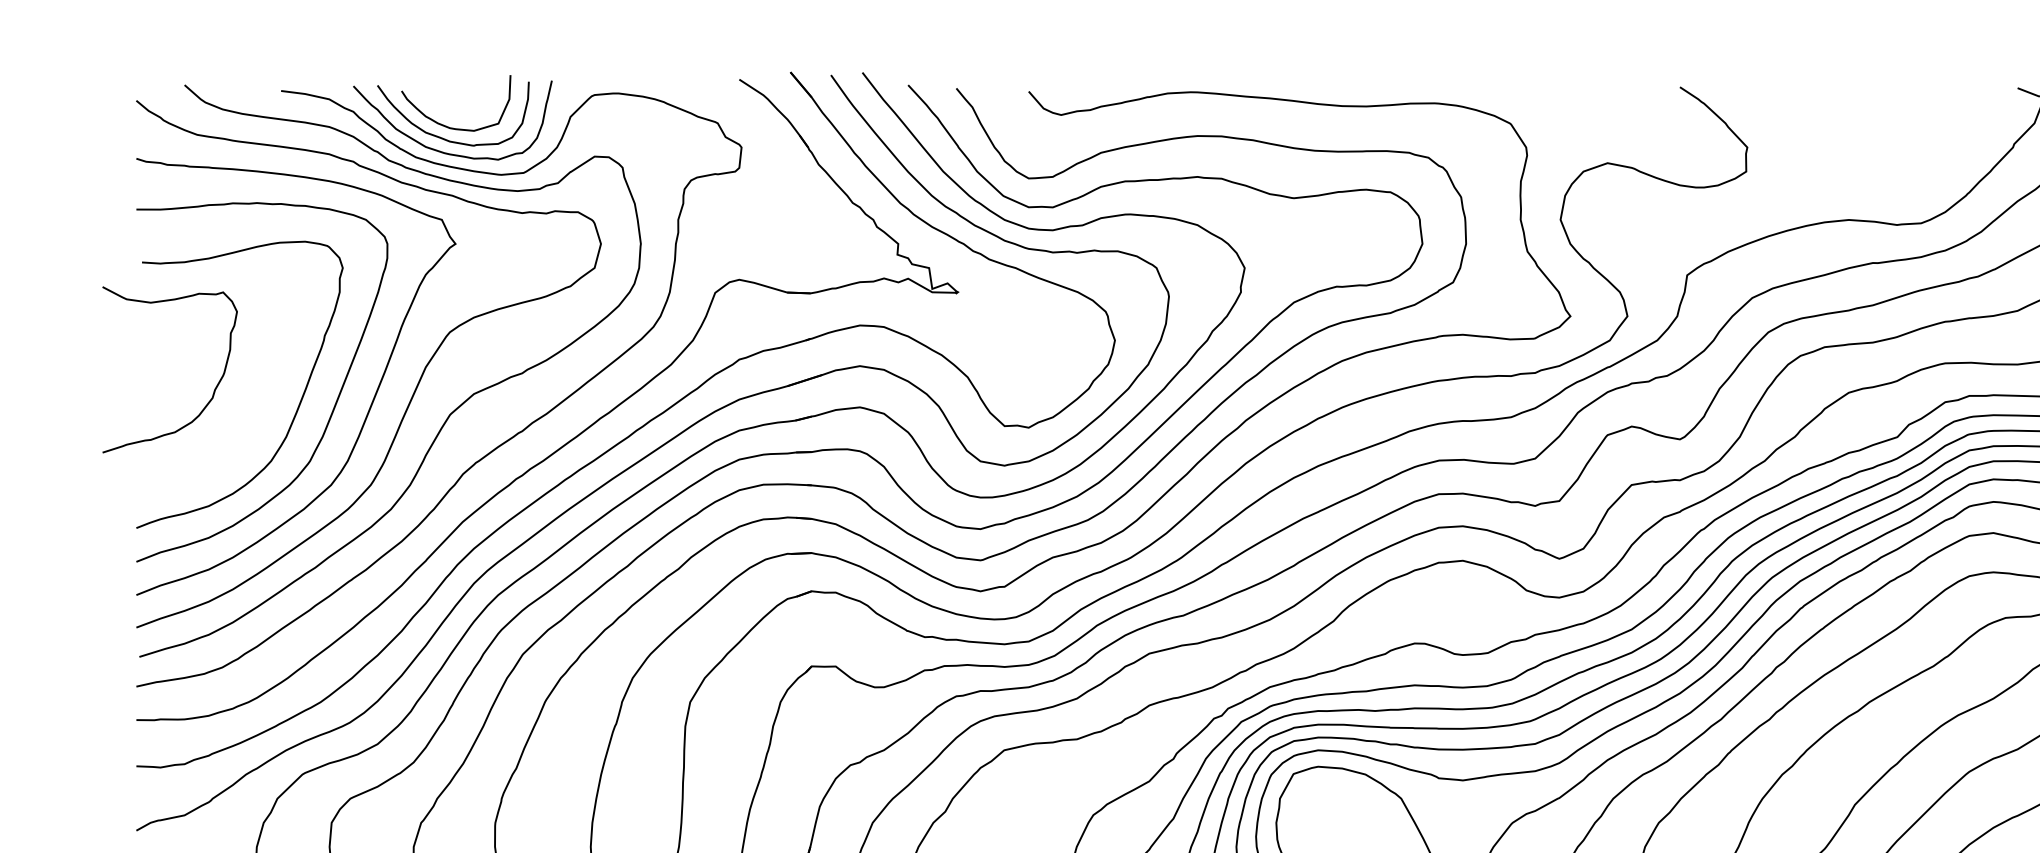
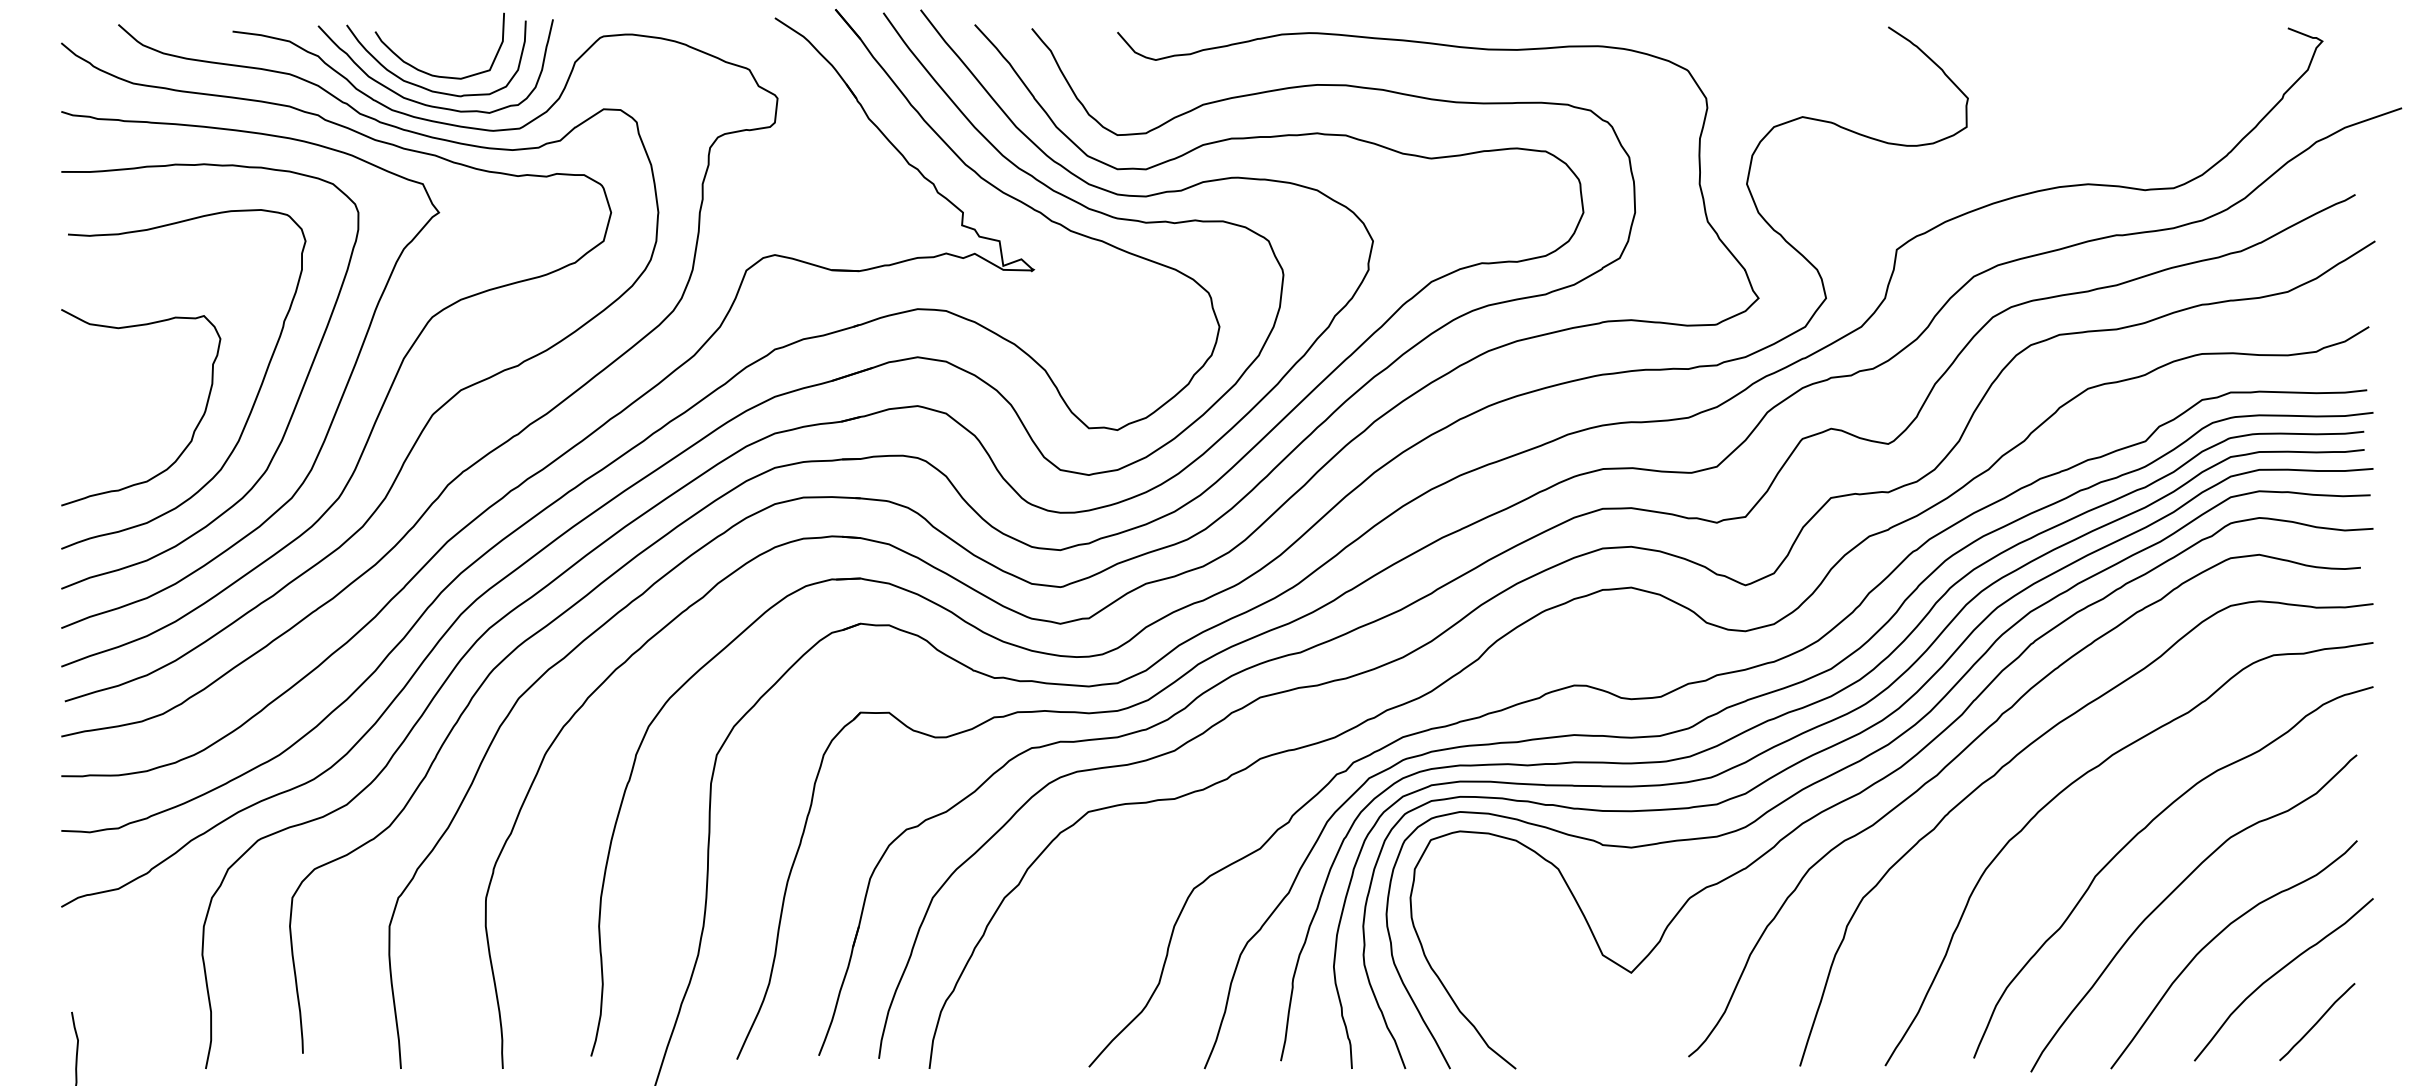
curve: (214, 389) -> (193, 430), moved

